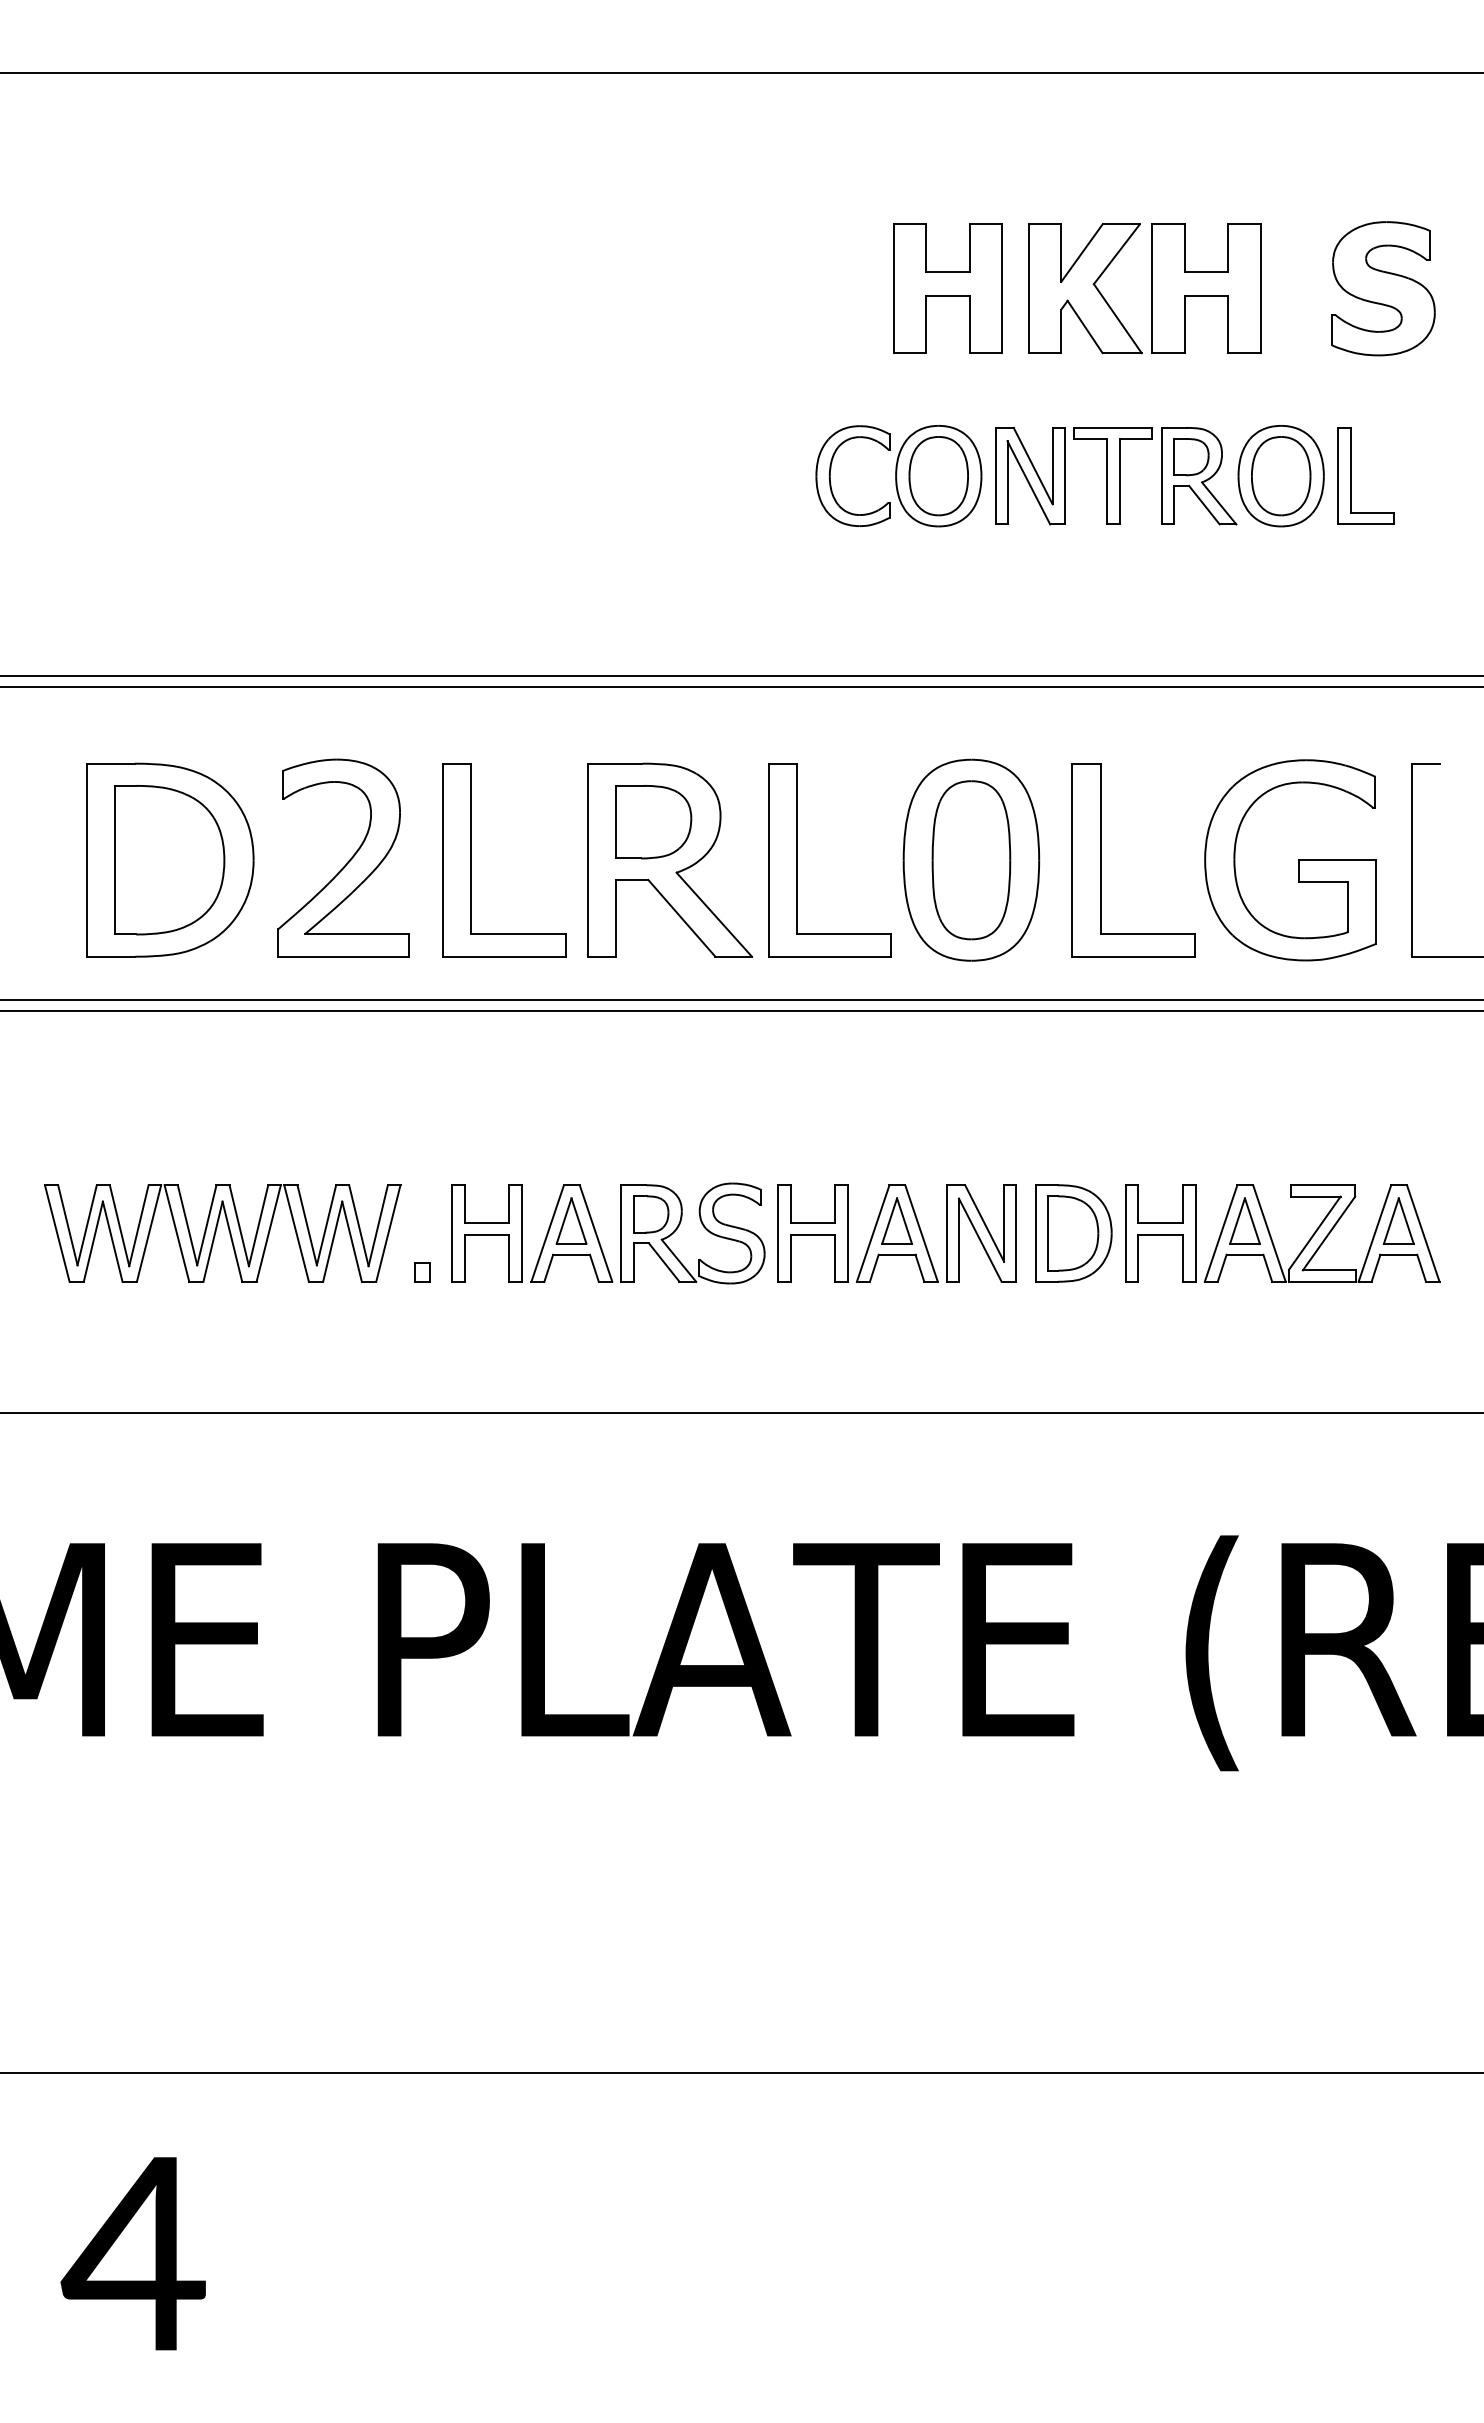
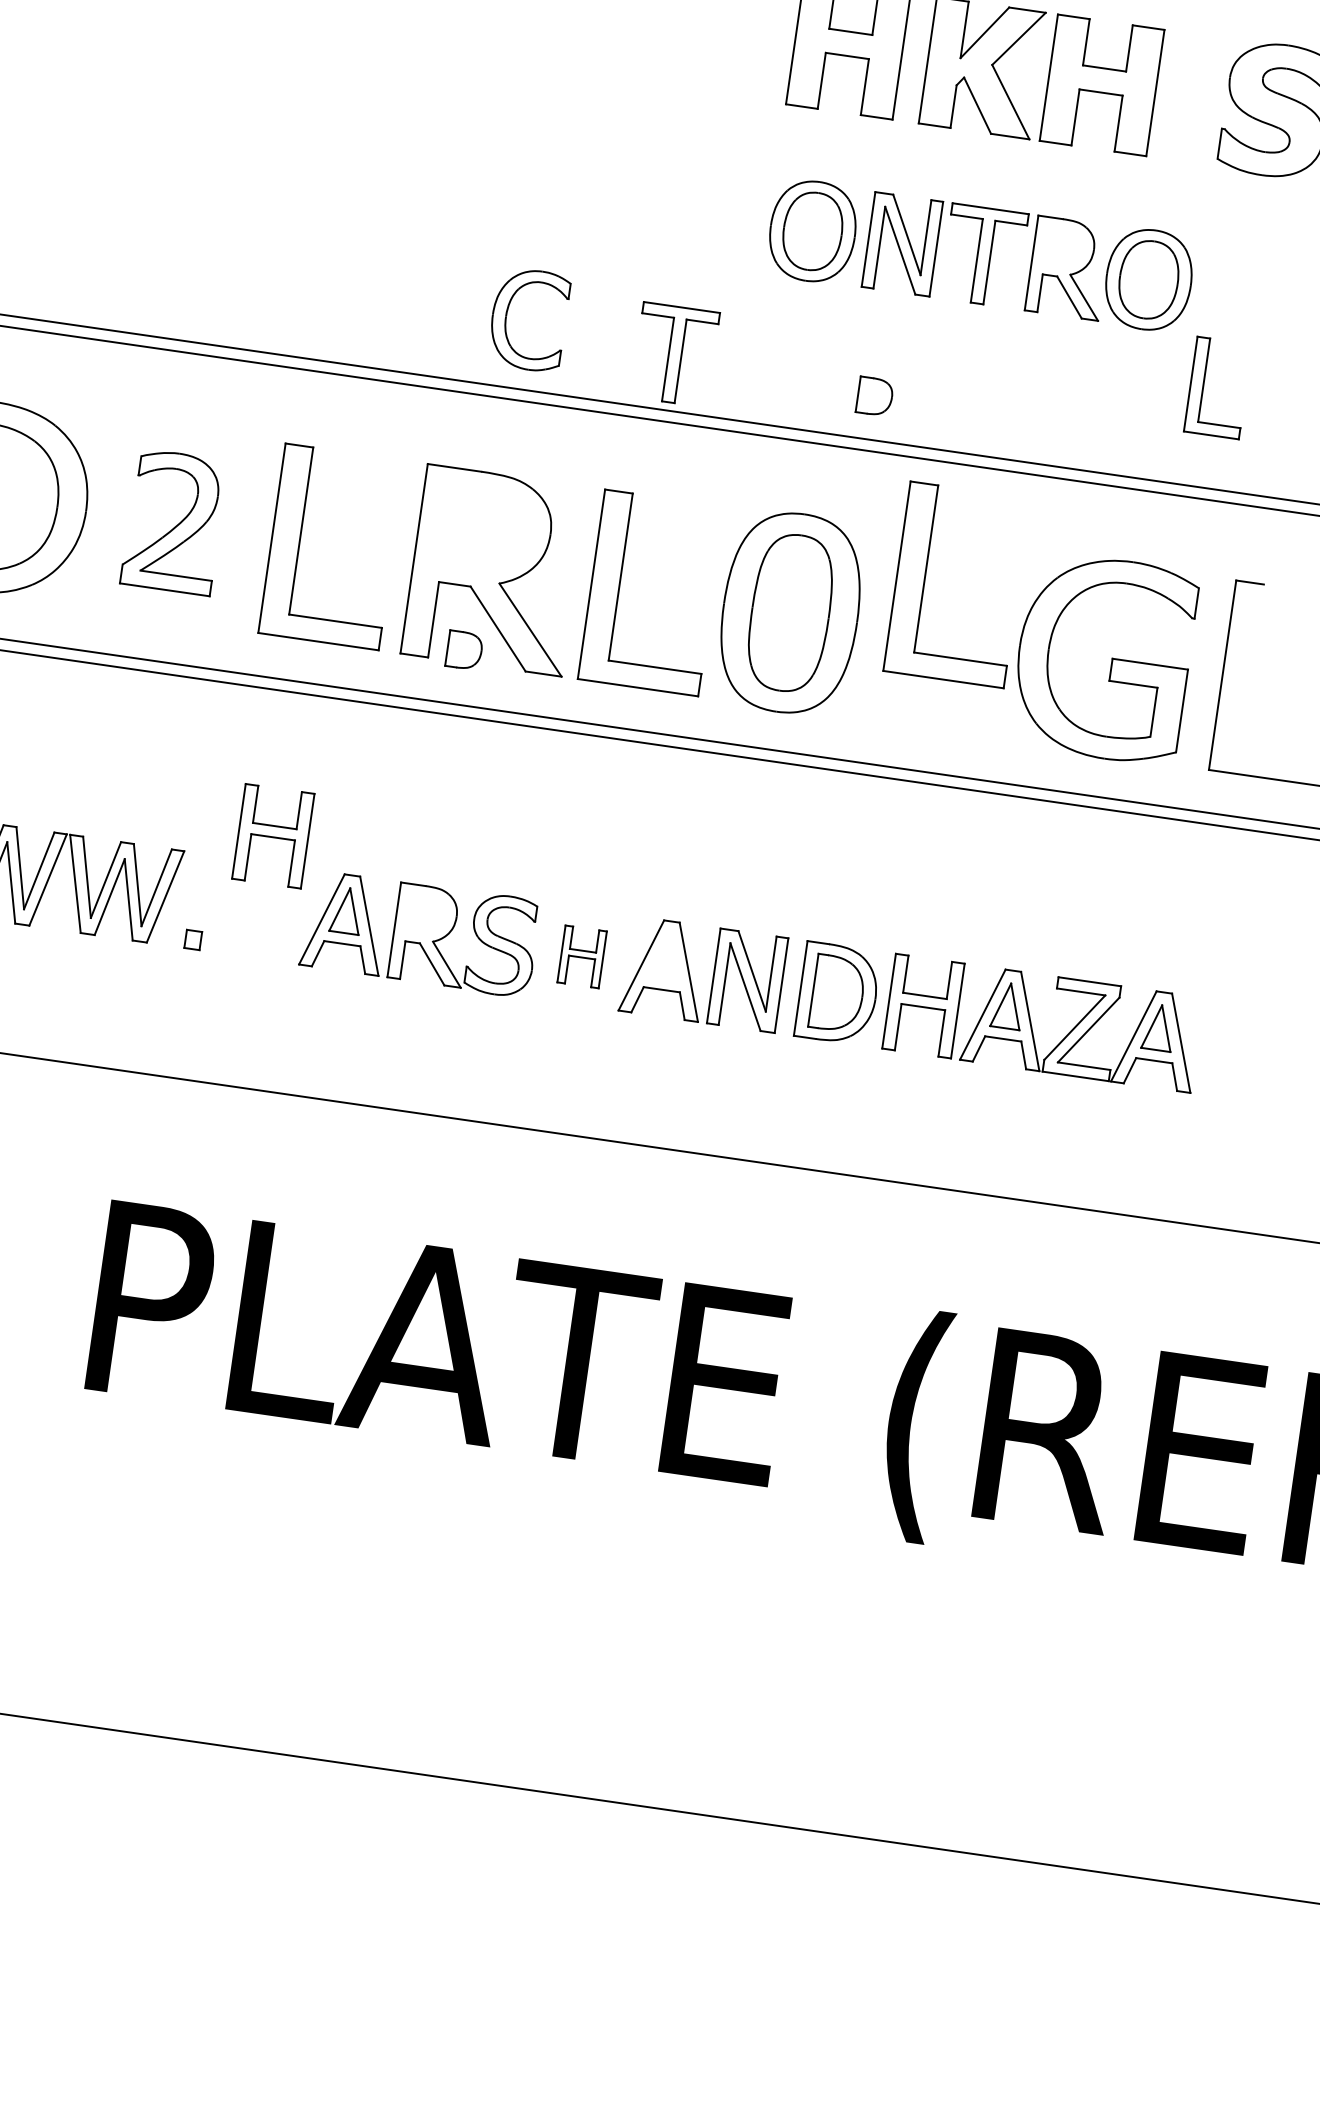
part: (1191, 457) -> (874, 397), moved
part: (831, 469) -> (508, 310), moved
part: (1351, 475) -> (1204, 385), moved
part: (818, 618) -> (674, 354), added
part: (653, 822) -> (483, 531), removed
part: (343, 857) -> (174, 521), size x0.7
part: (1101, 860) -> (925, 580), moved
part: (651, 1214) -> (464, 650), moved
part: (896, 1220) -> (666, 956), removed
part: (486, 1233) -> (272, 836), moved
part: (812, 1233) -> (581, 956), size x0.6

